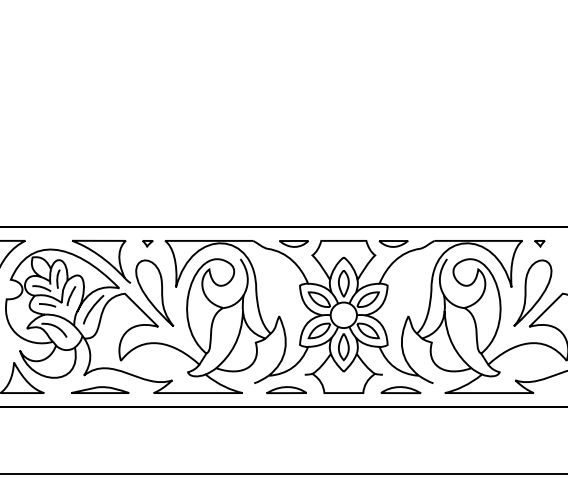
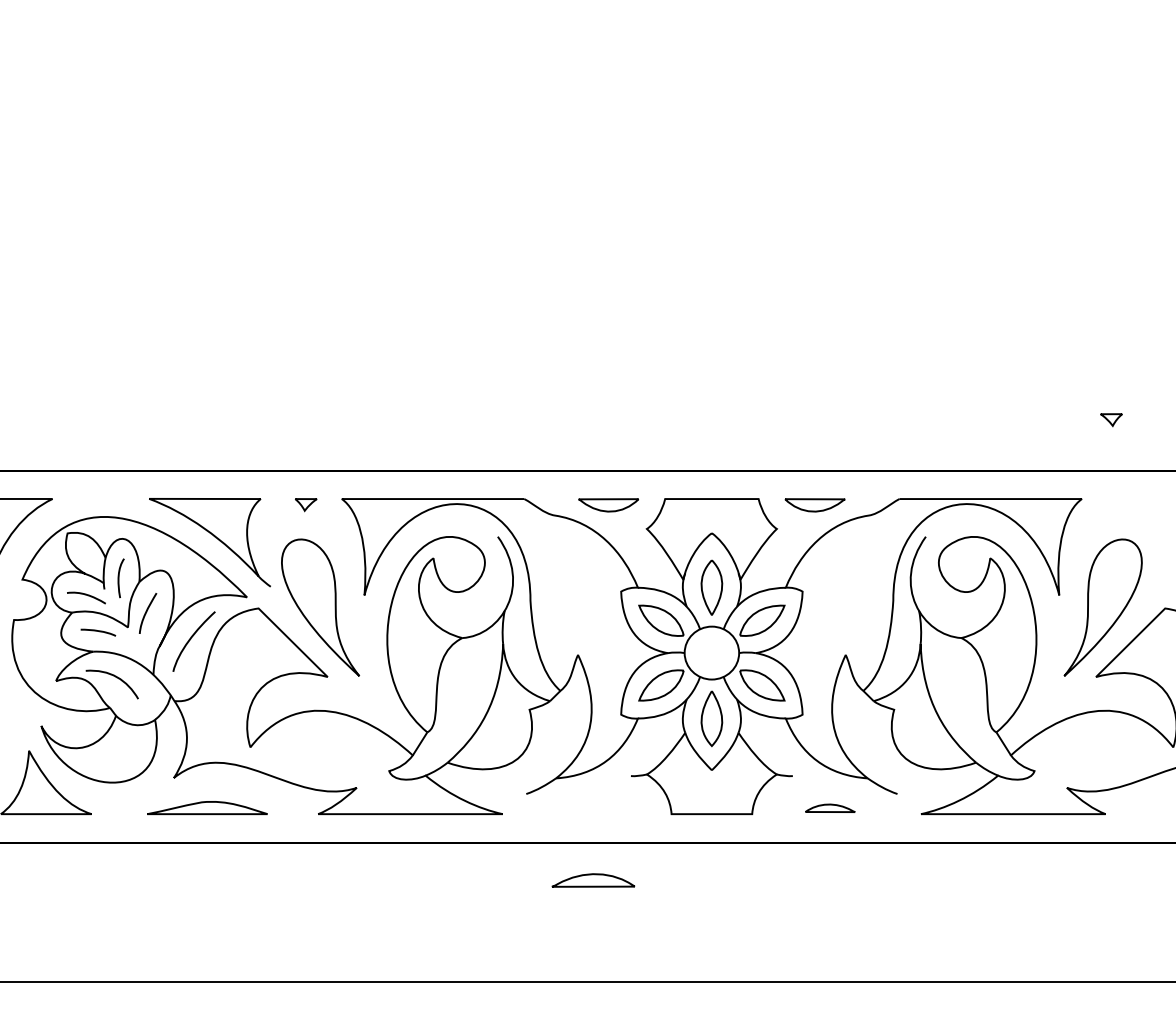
part: (539, 243) -> (1110, 419), moved
part: (286, 390) -> (593, 881), moved
part: (400, 390) -> (829, 808), size x0.6

